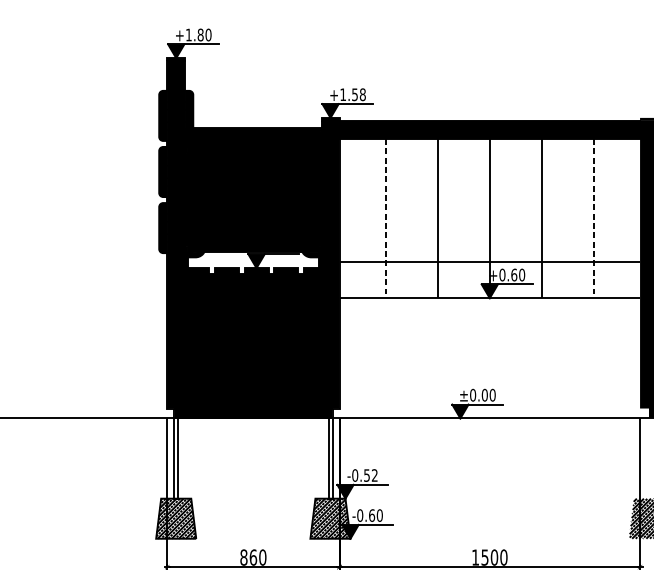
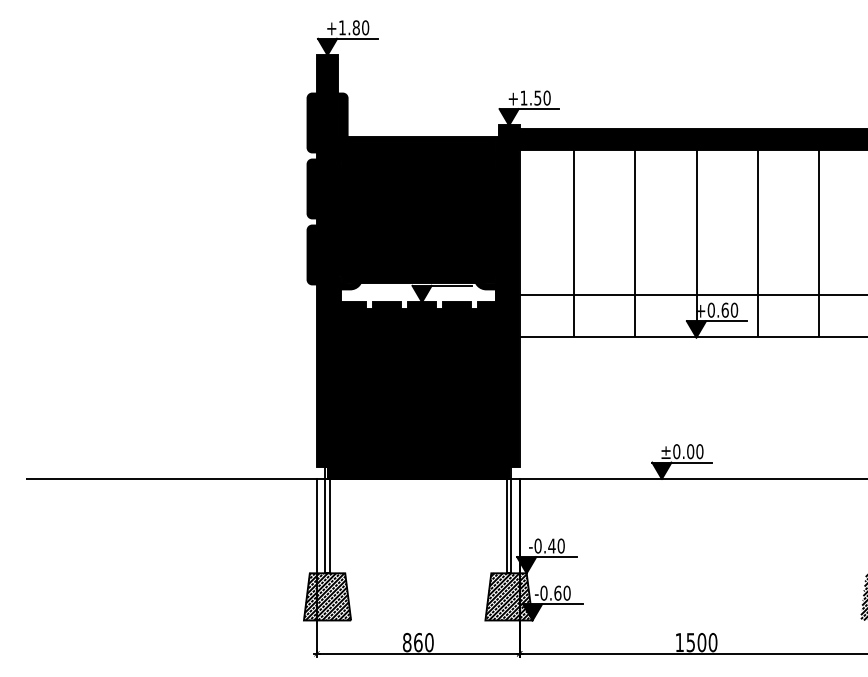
text: (362, 94) -> (546, 97), +1.58 -> +1.50
line: (385, 218) -> (573, 243), dashed -> solid
line: (594, 218) -> (819, 243), dashed -> solid
text: (370, 475) -> (556, 545), -0.52 -> -0.40

